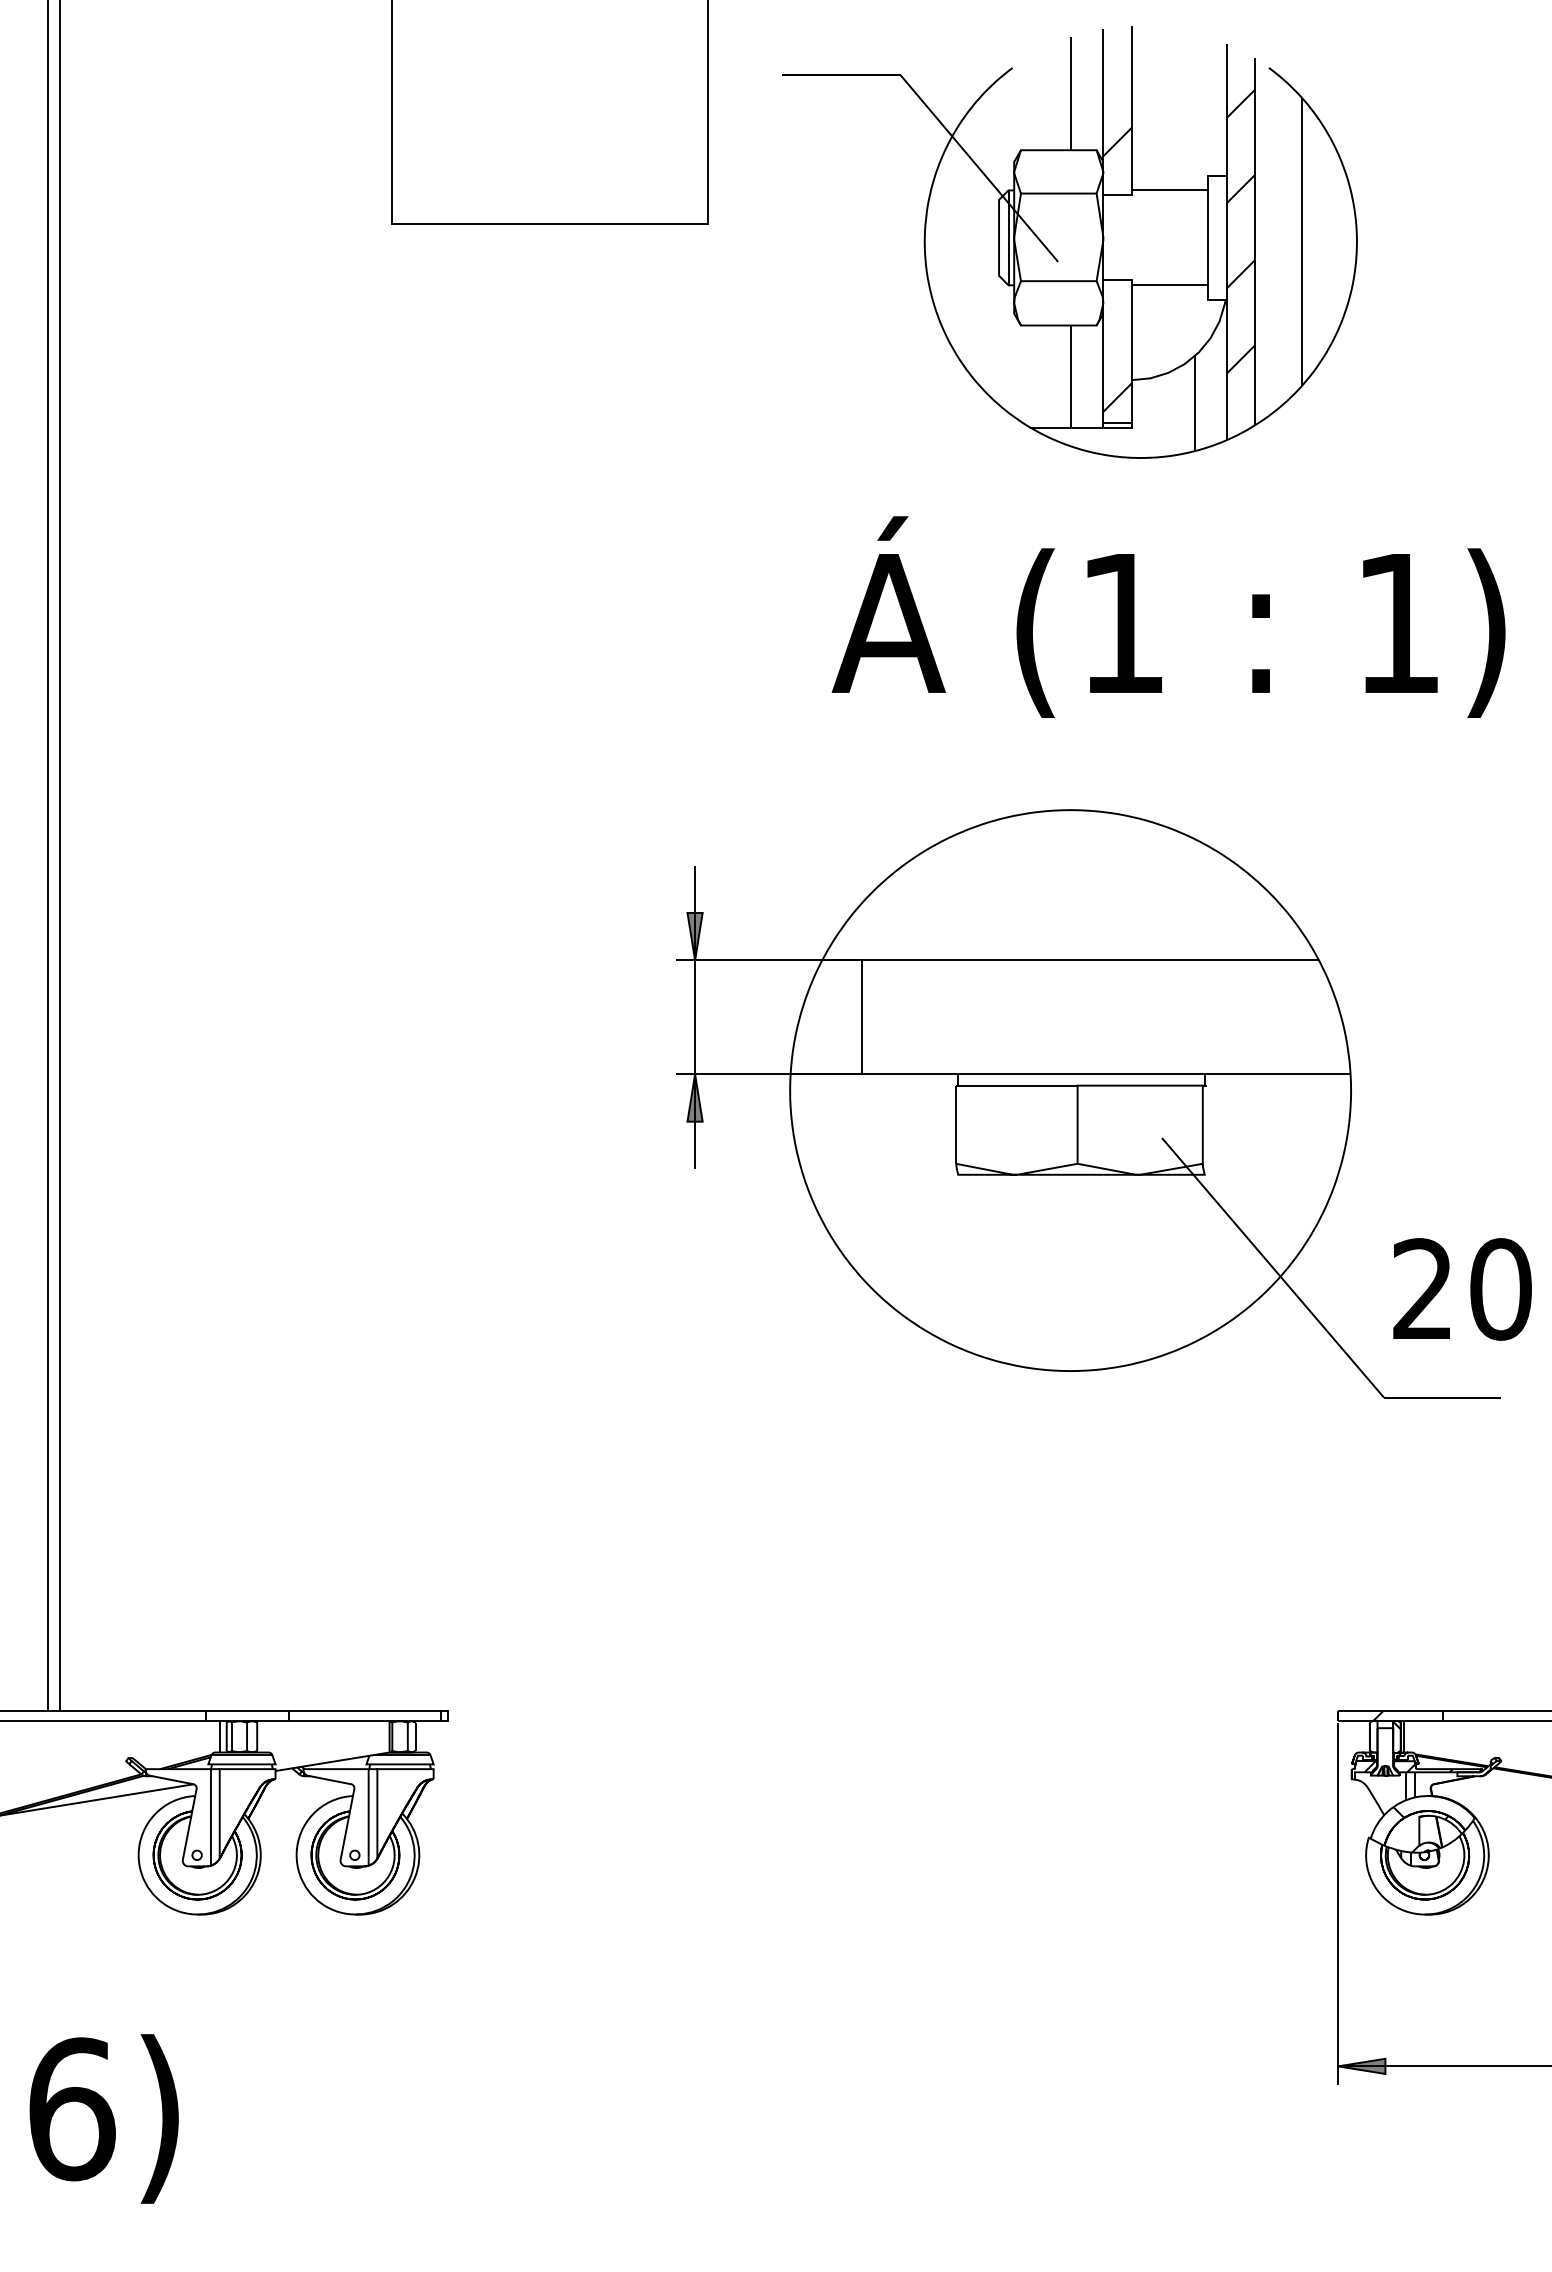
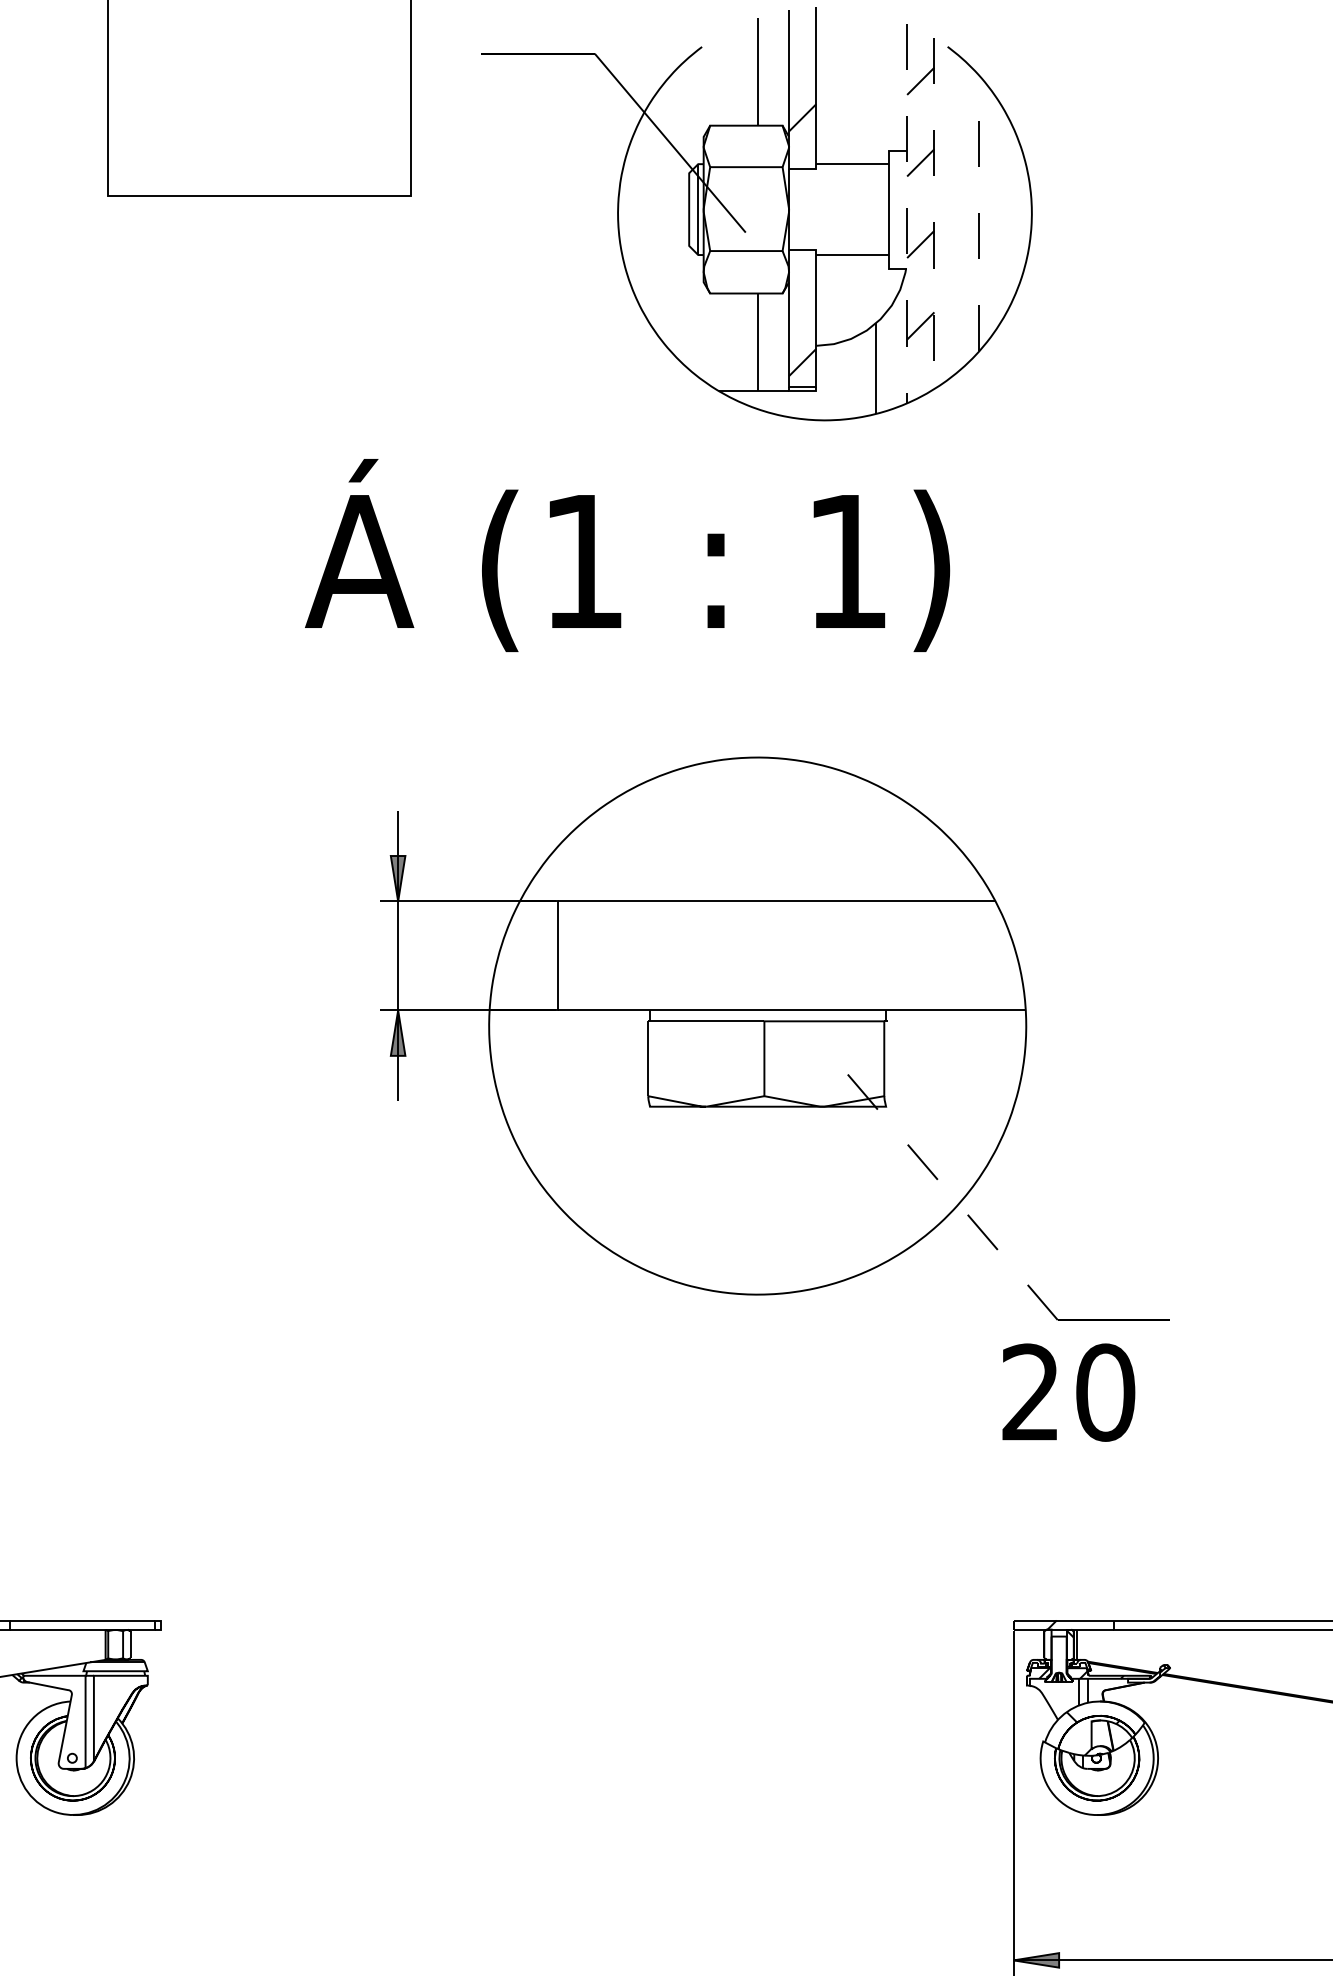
line: (1302, 241) -> (979, 213), solid -> dashed
line: (1226, 242) -> (906, 214), solid -> dashed
line: (1255, 242) -> (934, 214), solid -> dashed
text: (1168, 616) -> (627, 554), moved
line: (1272, 1267) -> (951, 1195), solid -> dashed
text: (1462, 1289) -> (1068, 1392), moved

